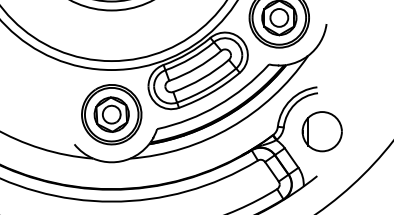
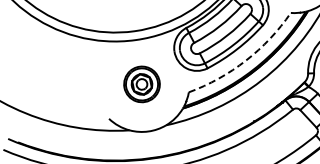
arc: (218, 105) -> (246, 60), solid -> dashed
part: (111, 114) -> (141, 84), size x0.6

